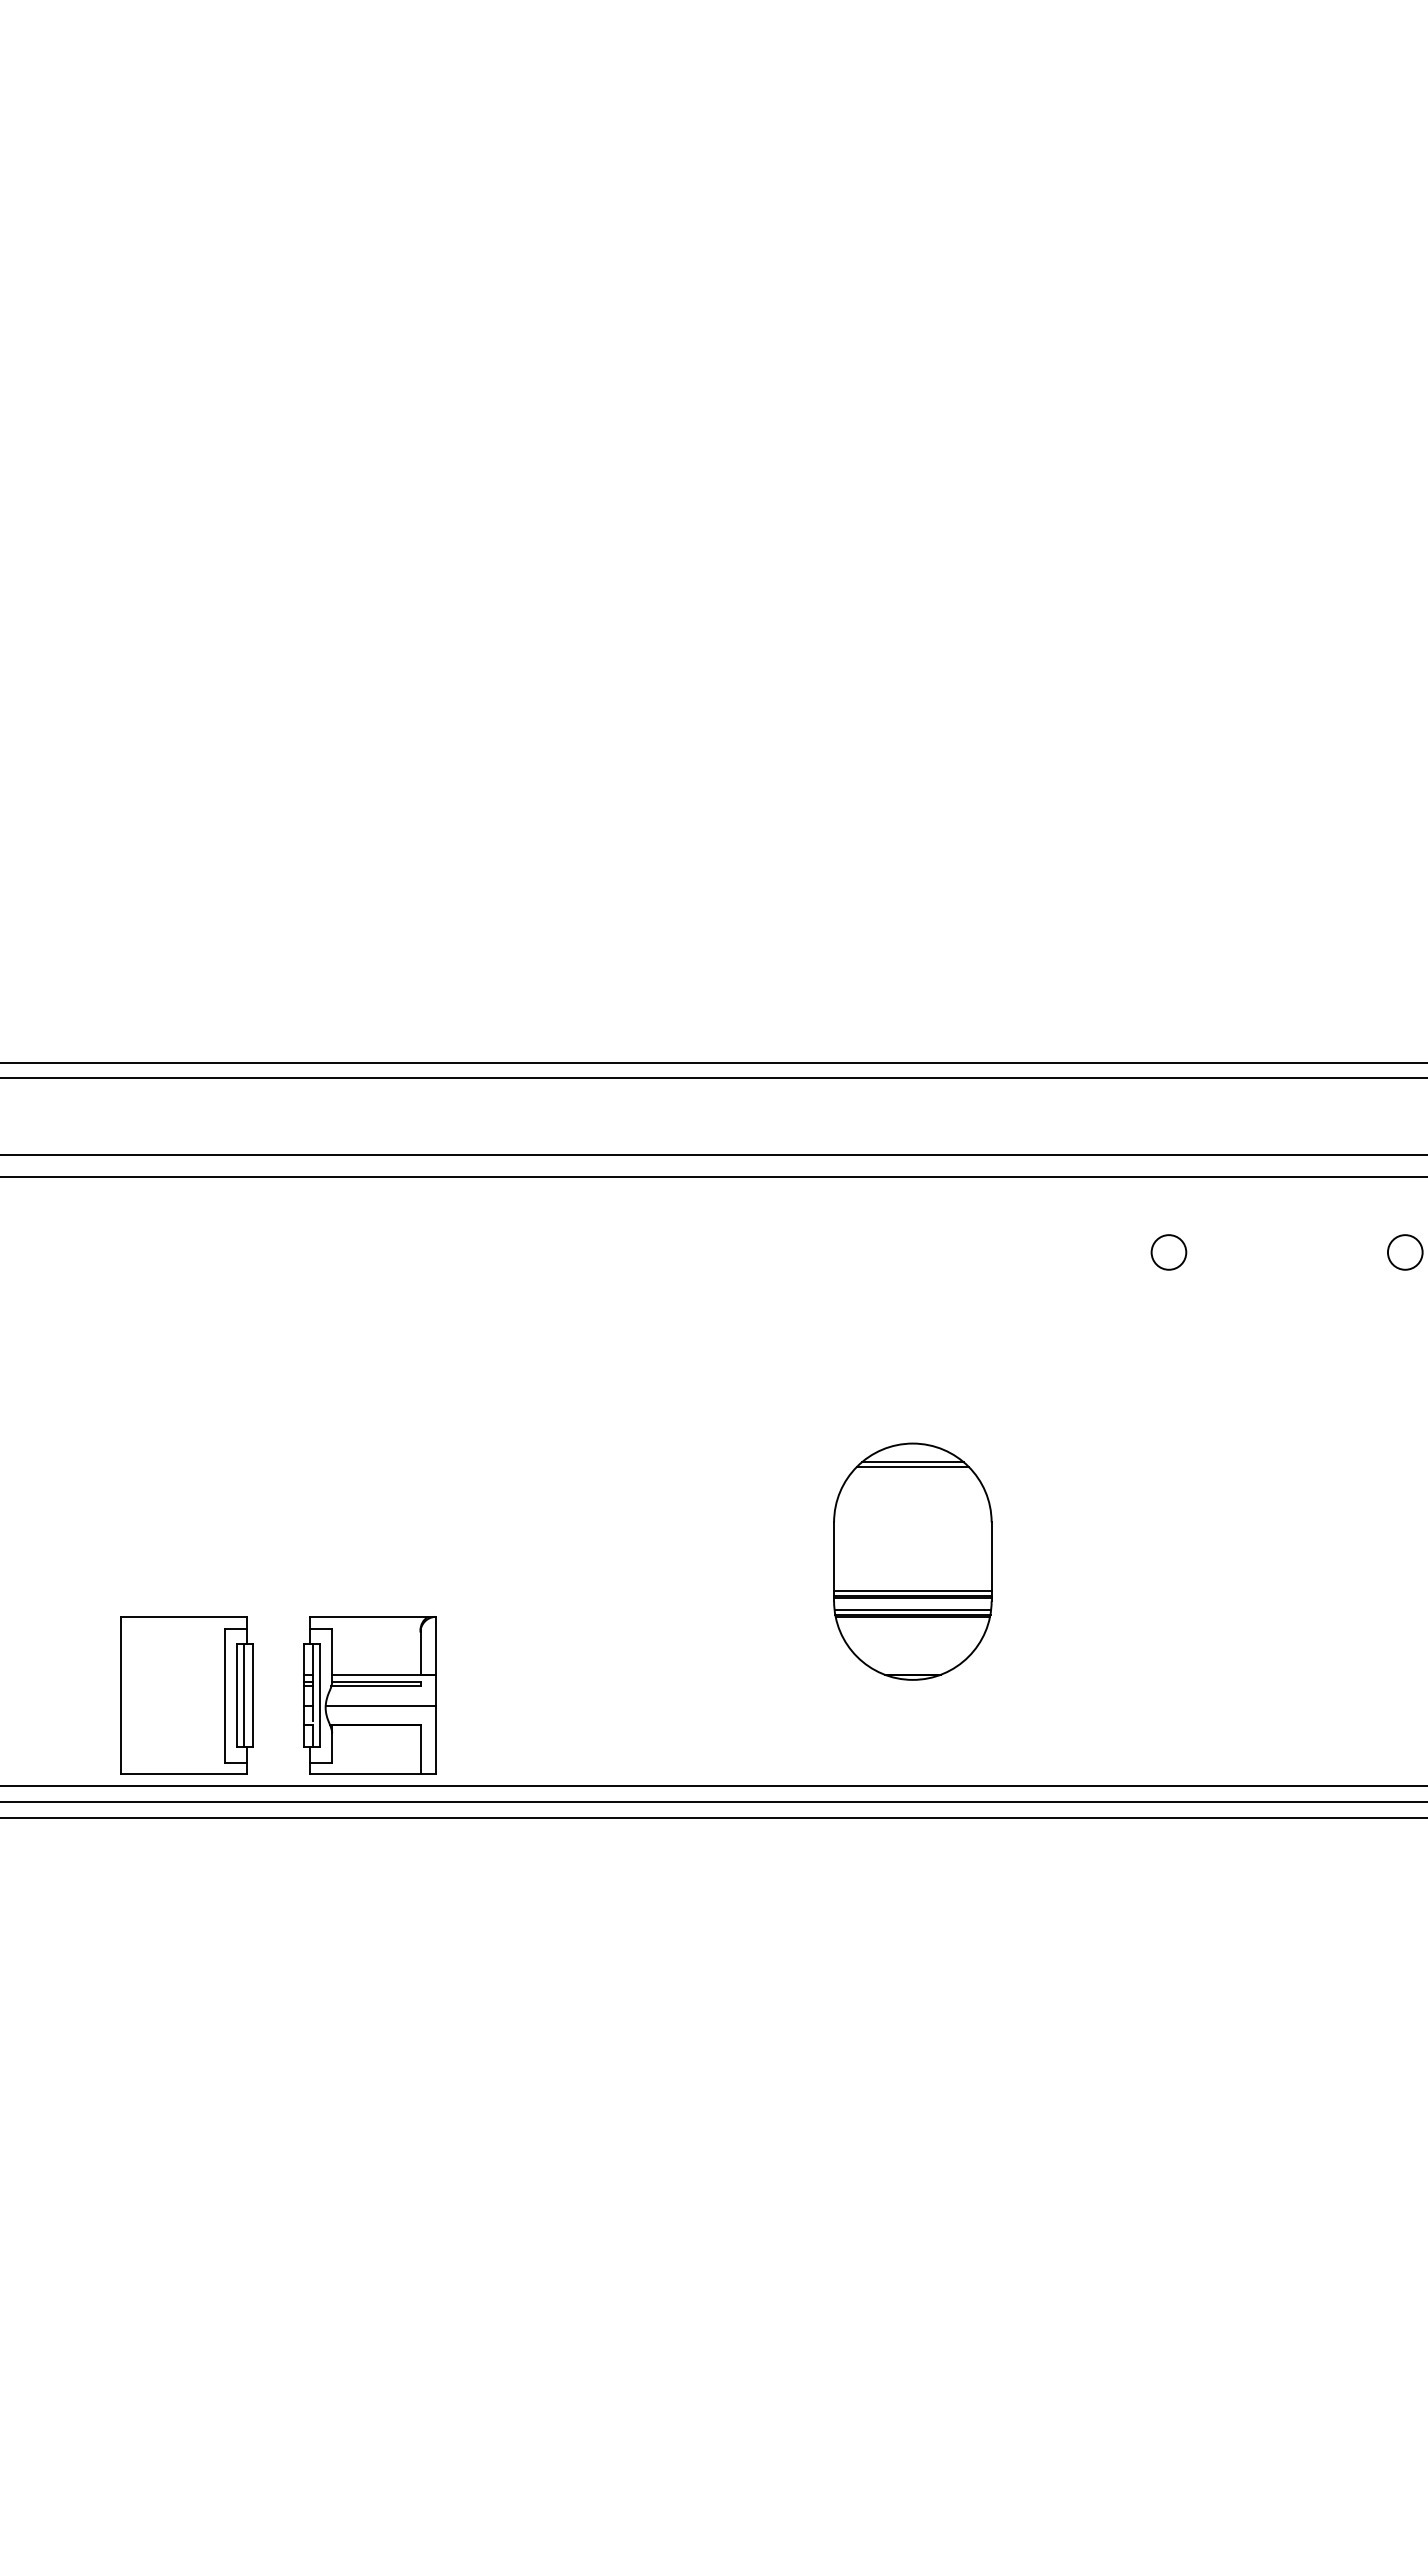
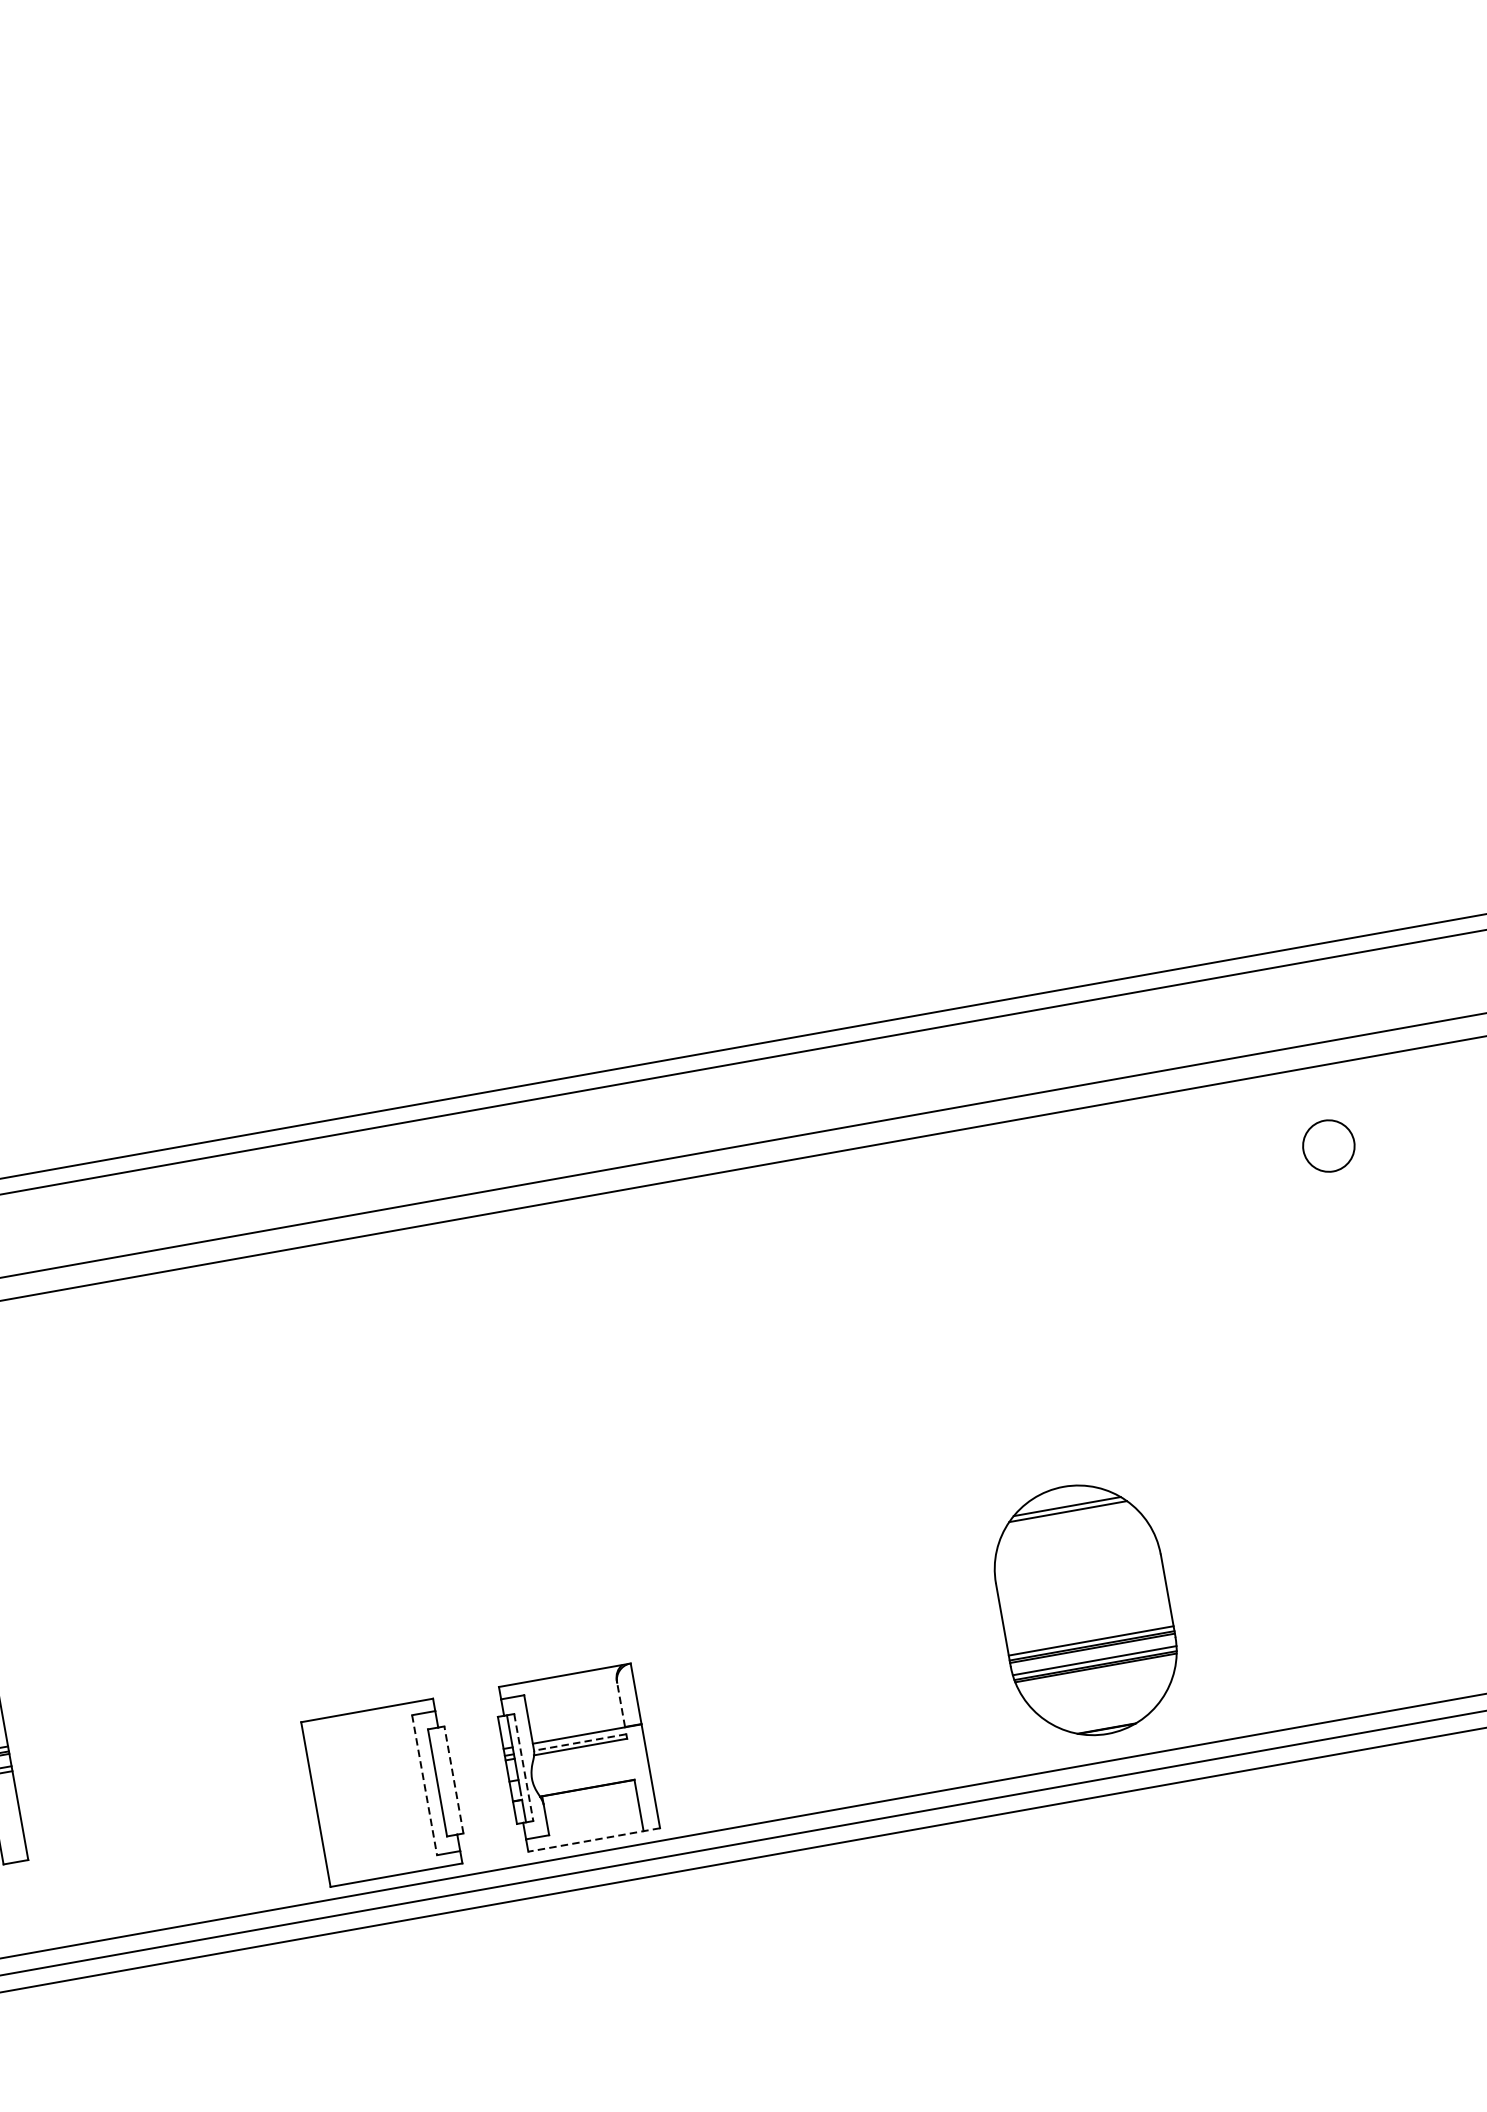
circle: (1168, 1252) -> (1328, 1146), size x1.4
part: (912, 1561) -> (1085, 1610), moved
line: (420, 1653) -> (621, 1704), solid -> dashed
line: (375, 1681) -> (579, 1742), solid -> dashed
line: (225, 1695) -> (425, 1784), solid -> dashed
line: (244, 1695) -> (444, 1781), removed
line: (253, 1695) -> (454, 1779), solid -> dashed
line: (319, 1696) -> (523, 1768), solid -> dashed
line: (380, 1706) -> (589, 1767), removed
line: (372, 1774) -> (593, 1840), solid -> dashed

